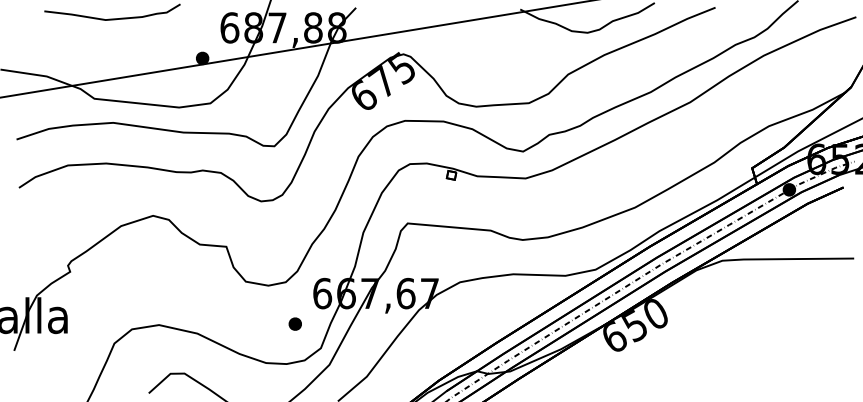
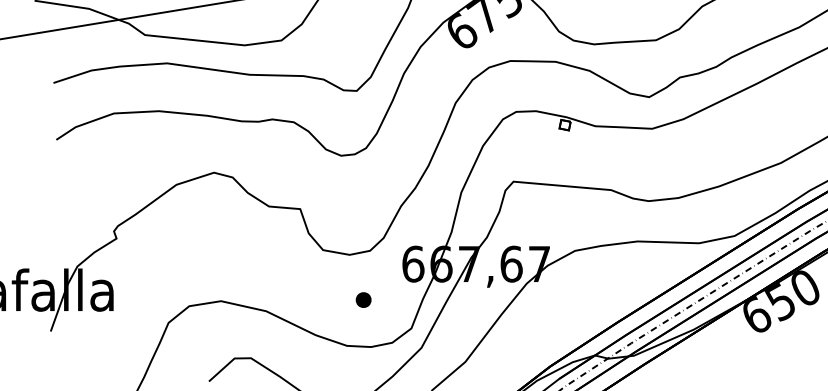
part: (294, 323) -> (362, 299), moved

